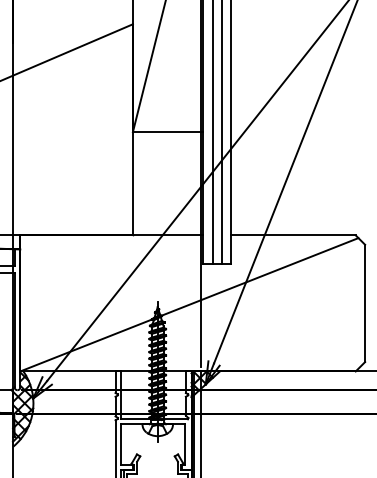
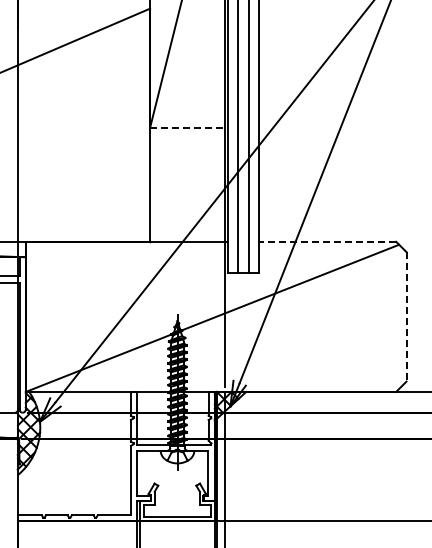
line: (167, 131) -> (188, 127), solid -> dashed
line: (293, 235) -> (327, 241), solid -> dashed
line: (365, 303) -> (406, 316), solid -> dashed

